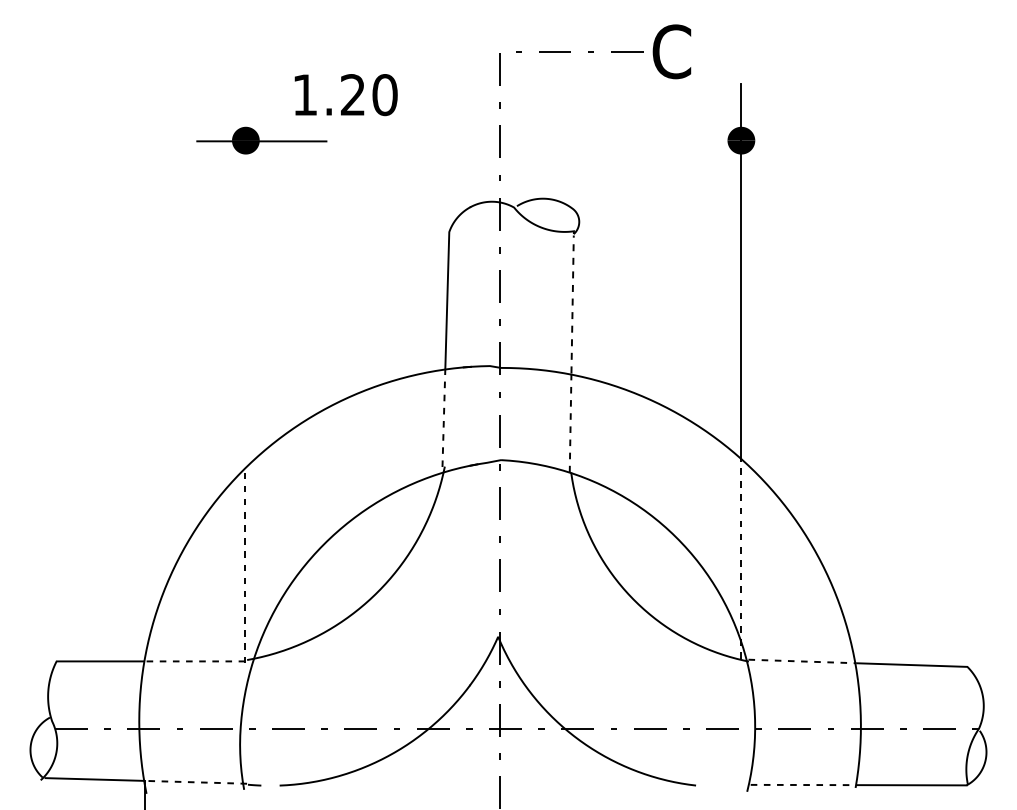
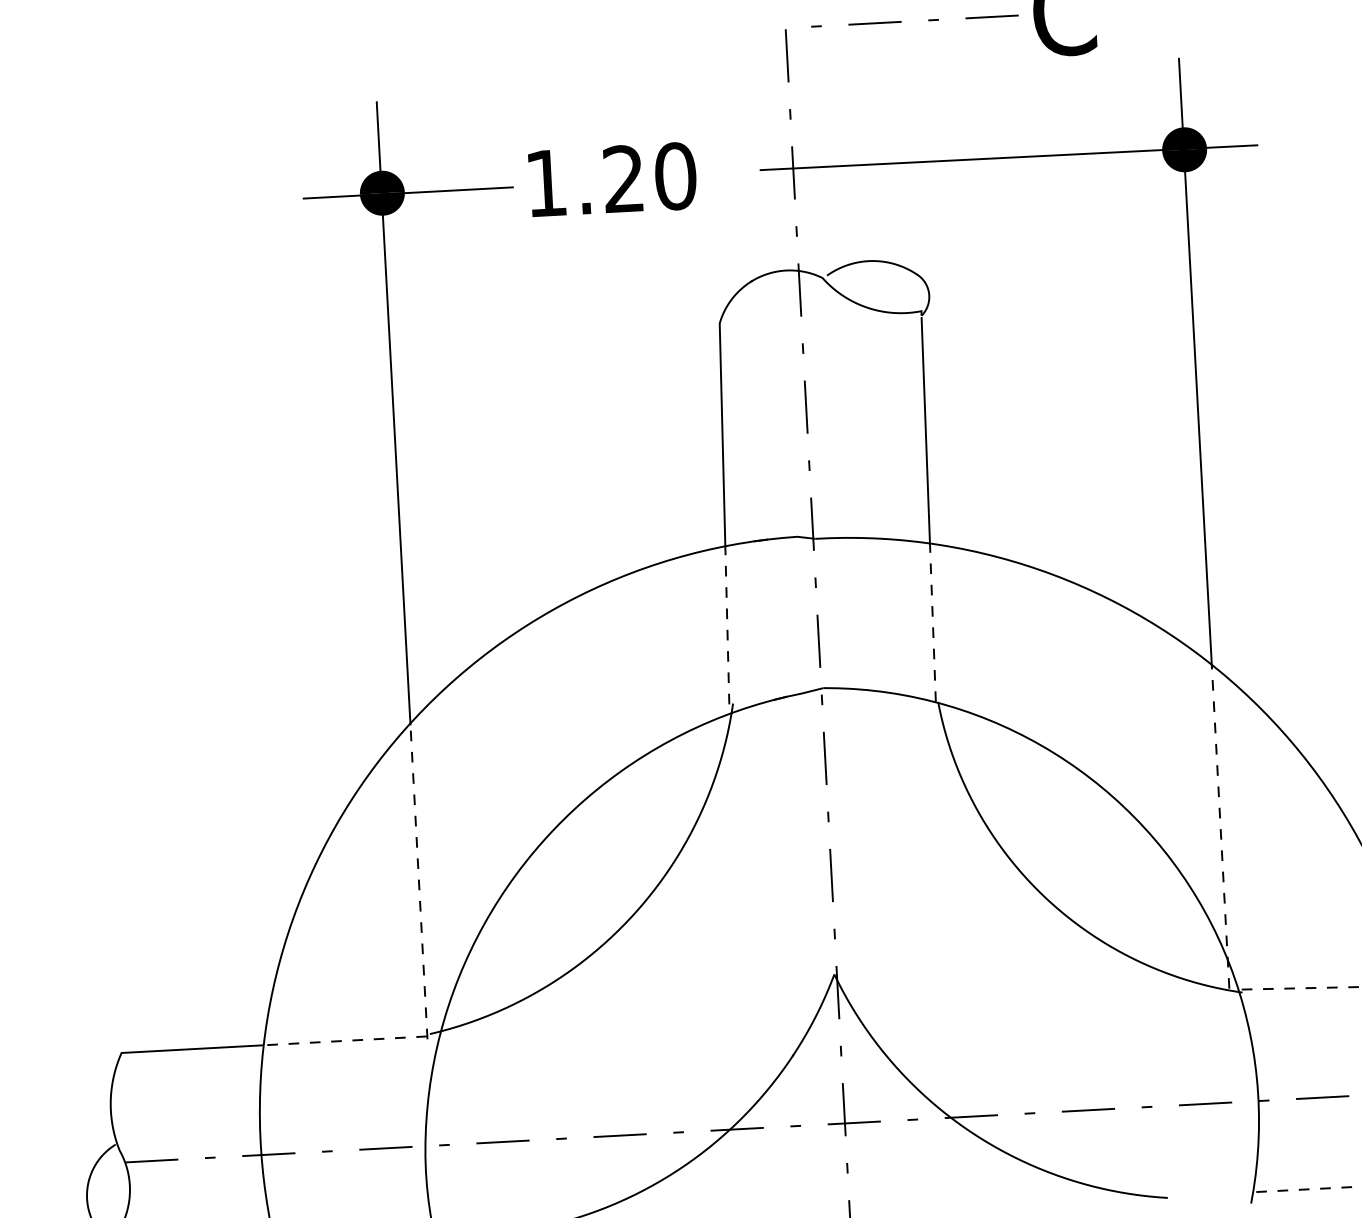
text: (345, 95) -> (611, 180), moved
line: (632, 139) -> (1008, 157), added
line: (245, 276) -> (393, 413), added
line: (572, 304) -> (925, 429), dashed -> solid

